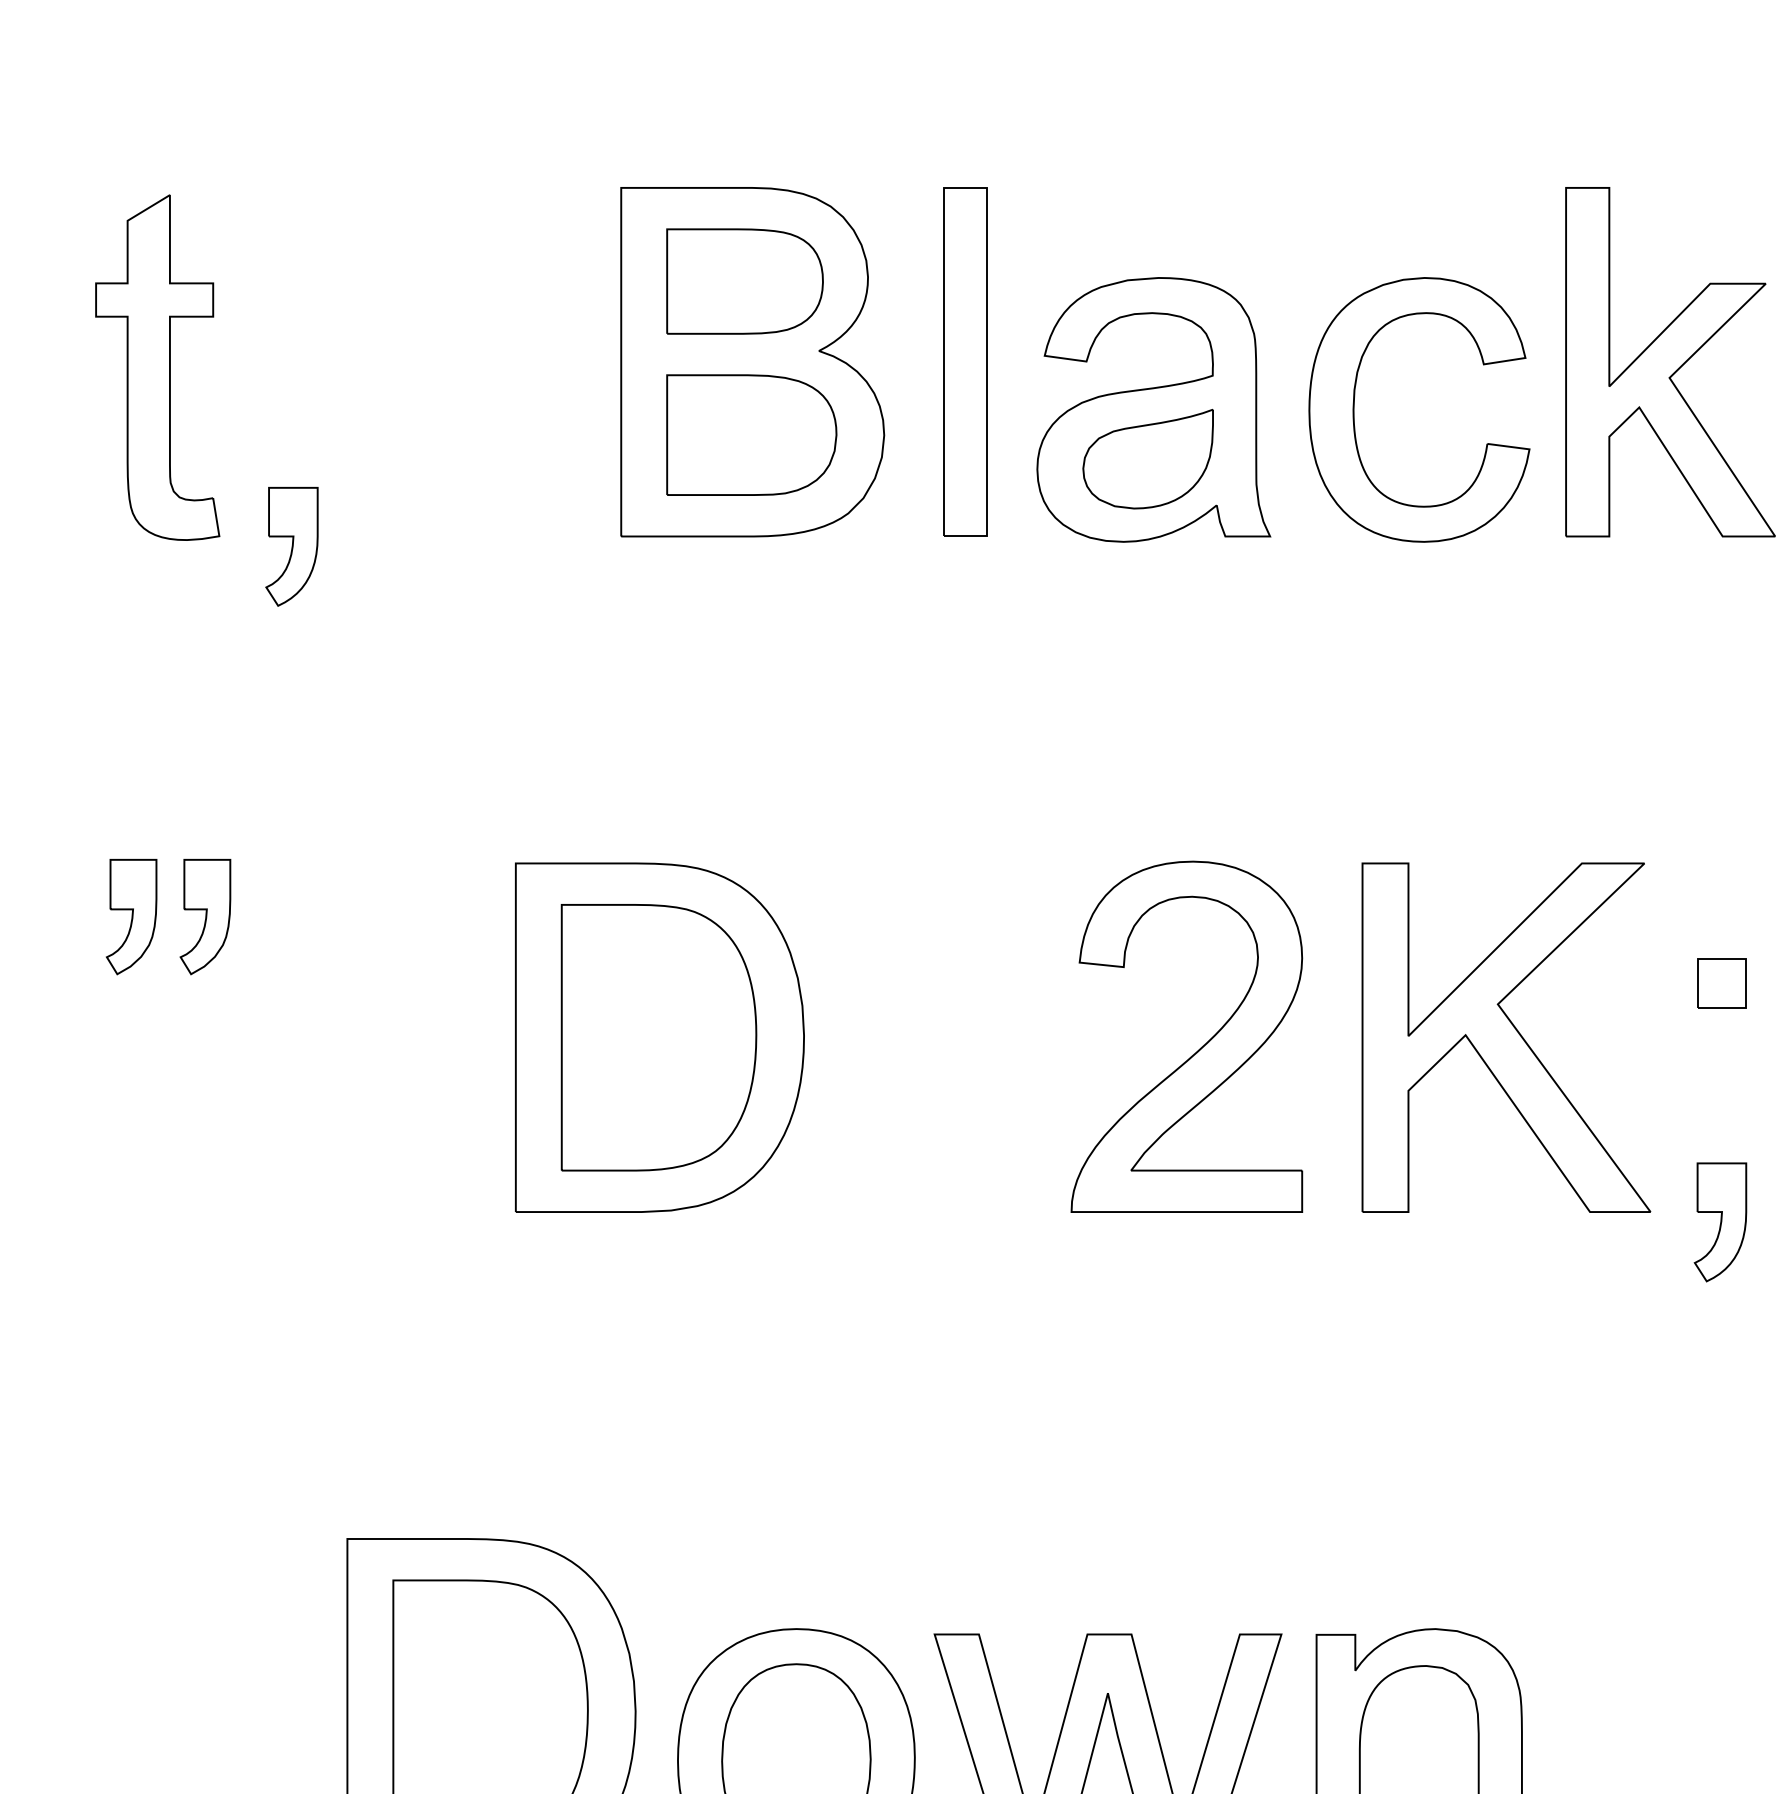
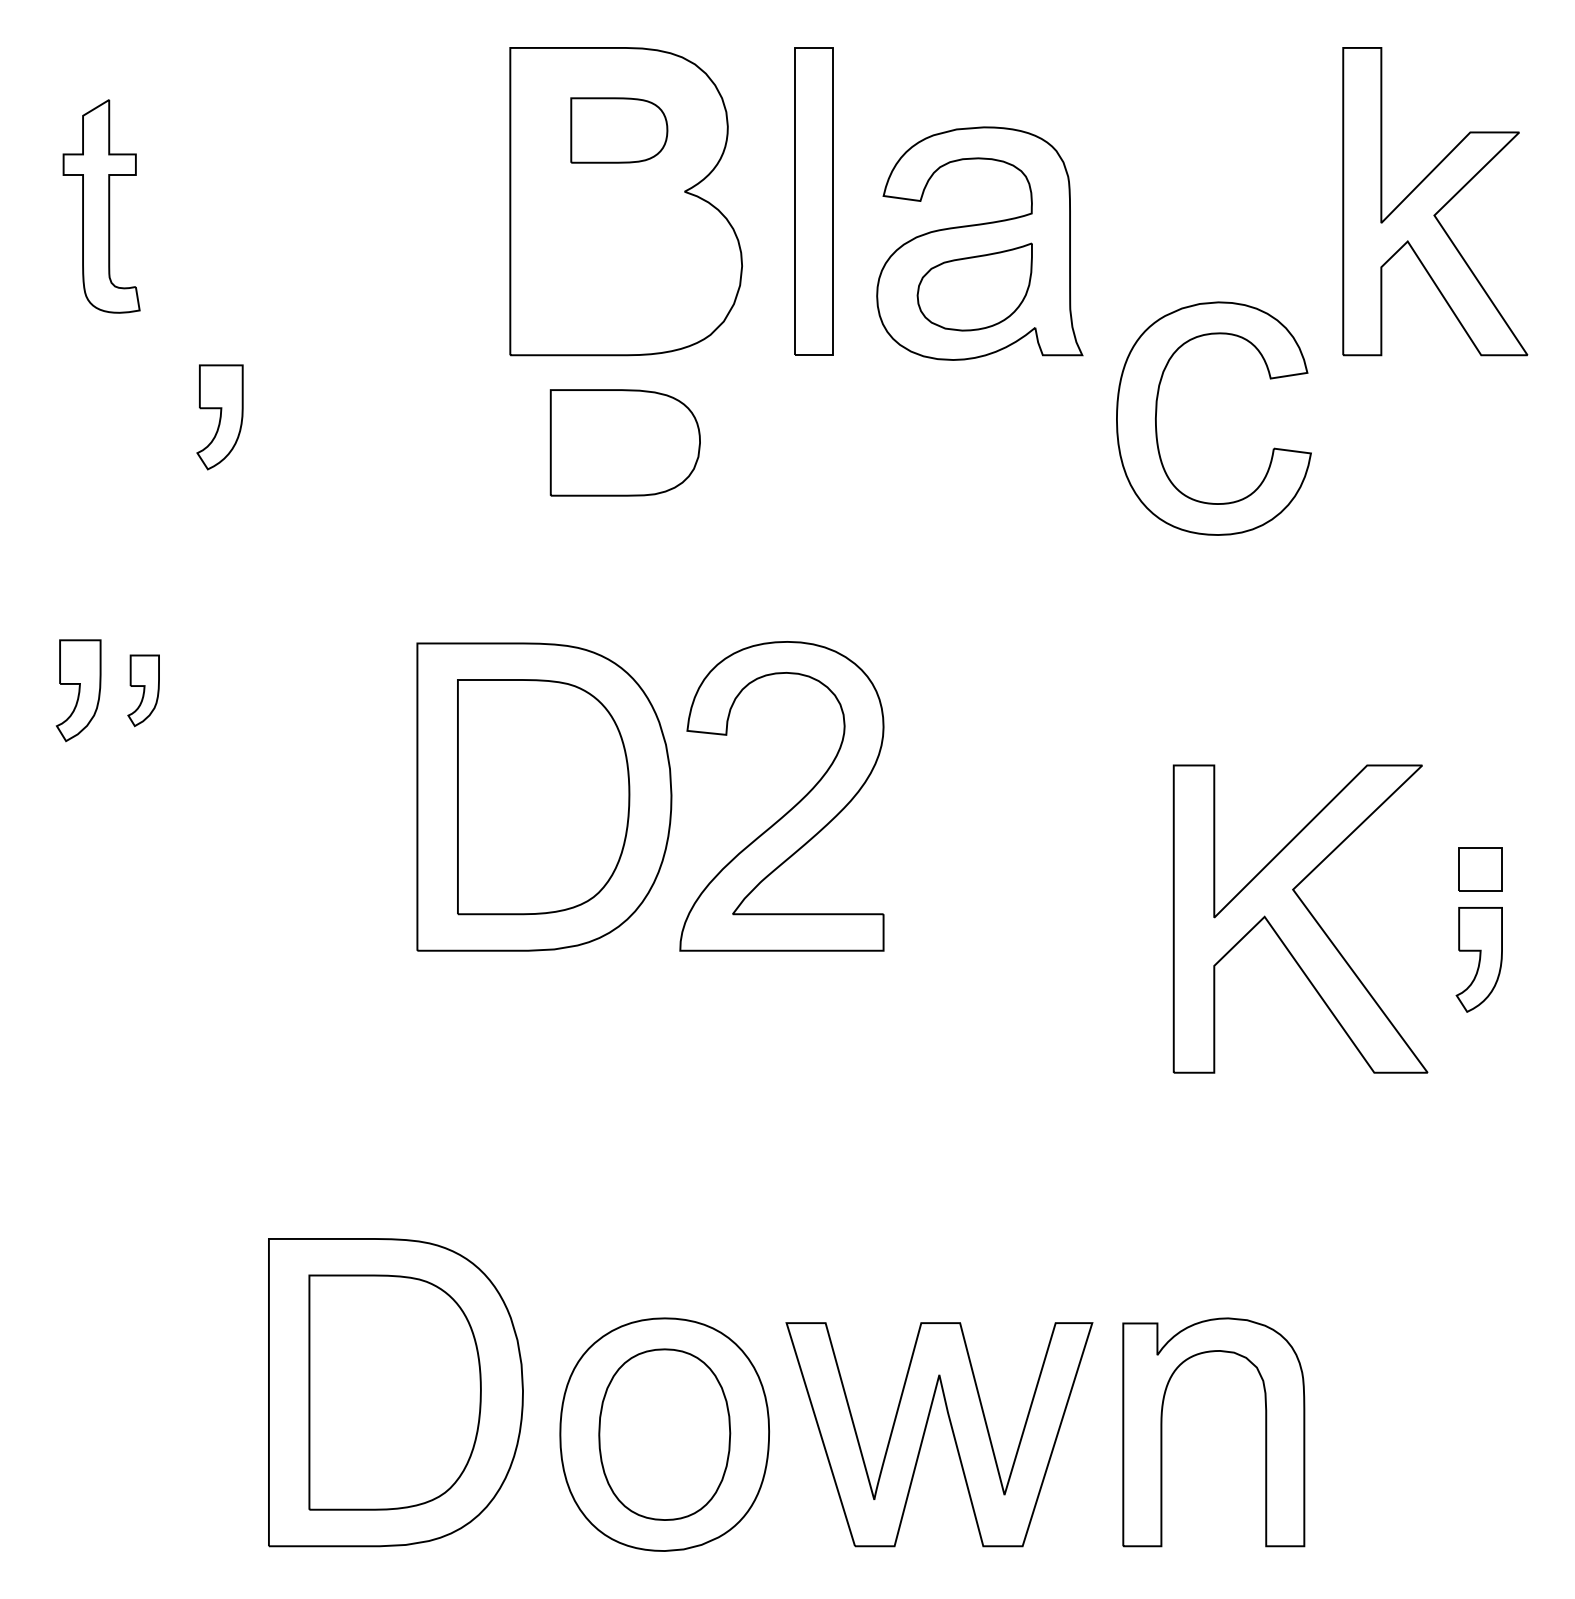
part: (743, 281) -> (618, 130), size x0.7
part: (157, 367) -> (101, 206), size x0.7
part: (1355, 401) -> (1157, 411), moved
part: (750, 434) -> (624, 442), moved
part: (291, 546) -> (219, 417), moved
part: (205, 916) -> (143, 690), size x0.7
part: (1721, 983) -> (1480, 869), moved
part: (1506, 1037) -> (1300, 918), moved
part: (1195, 1051) -> (789, 809), moved

